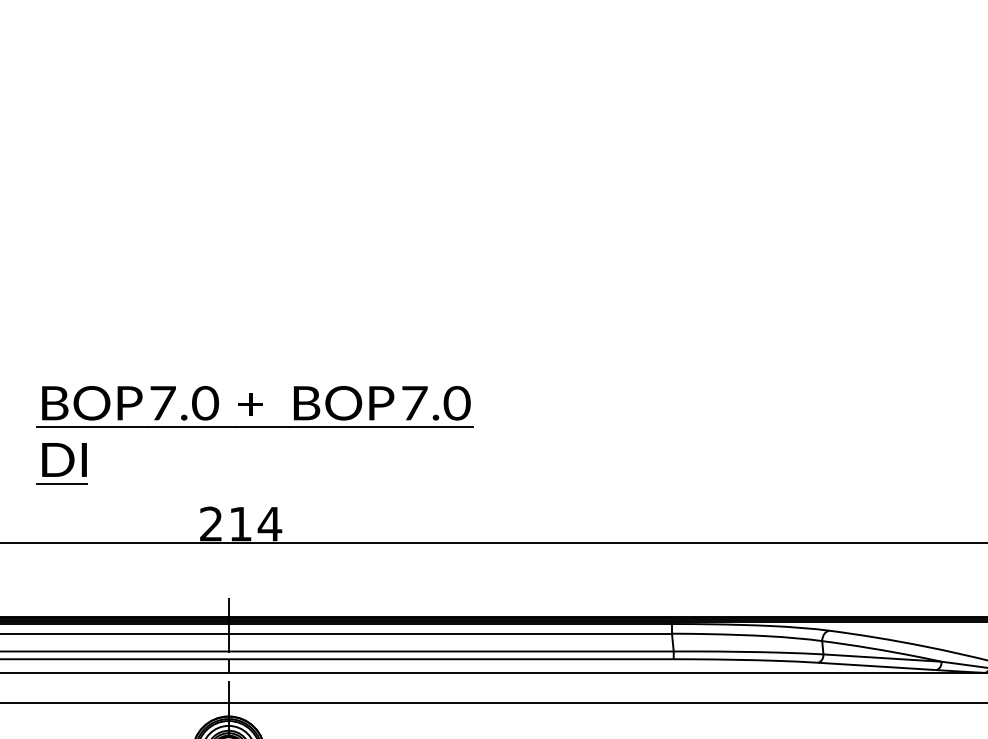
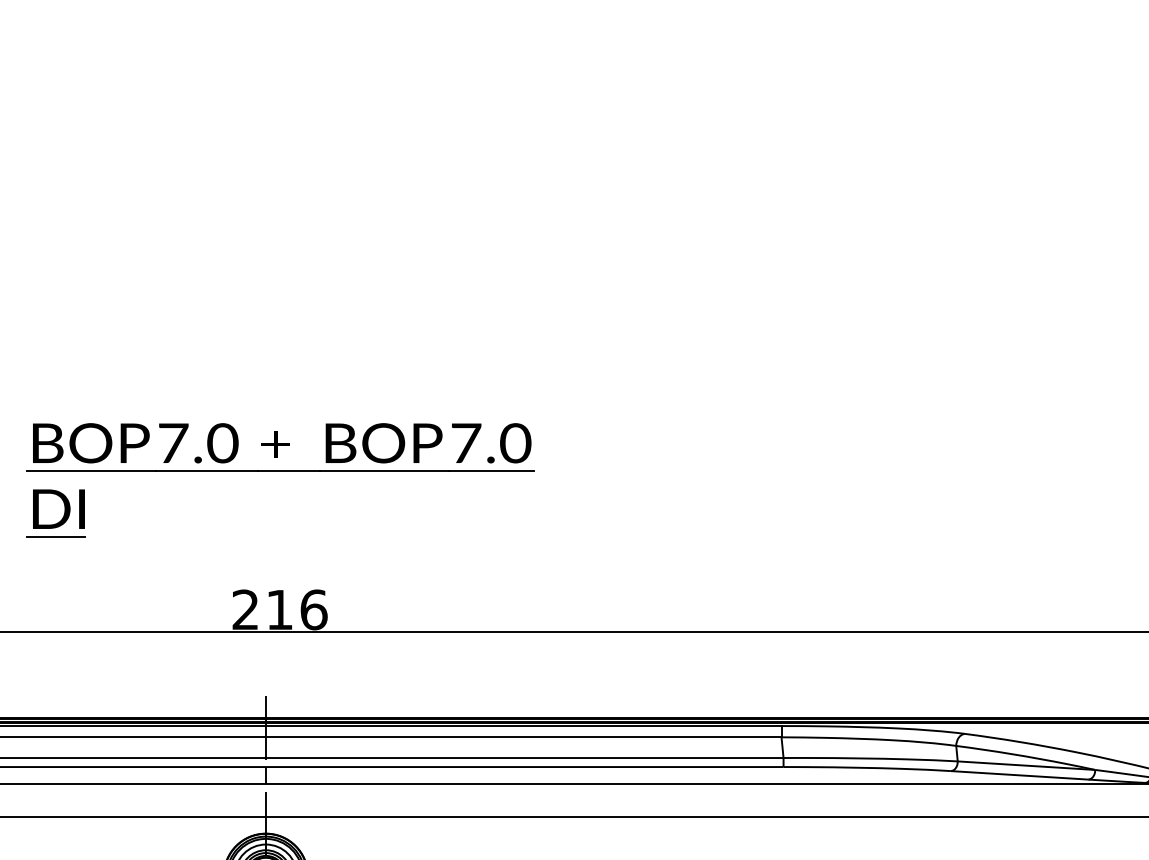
part: (255, 427) -> (280, 471), moved
text: (269, 523) -> (313, 609), 214 -> 216

